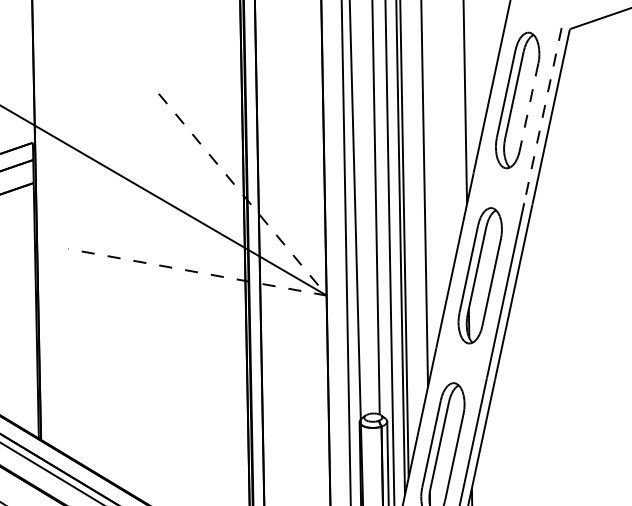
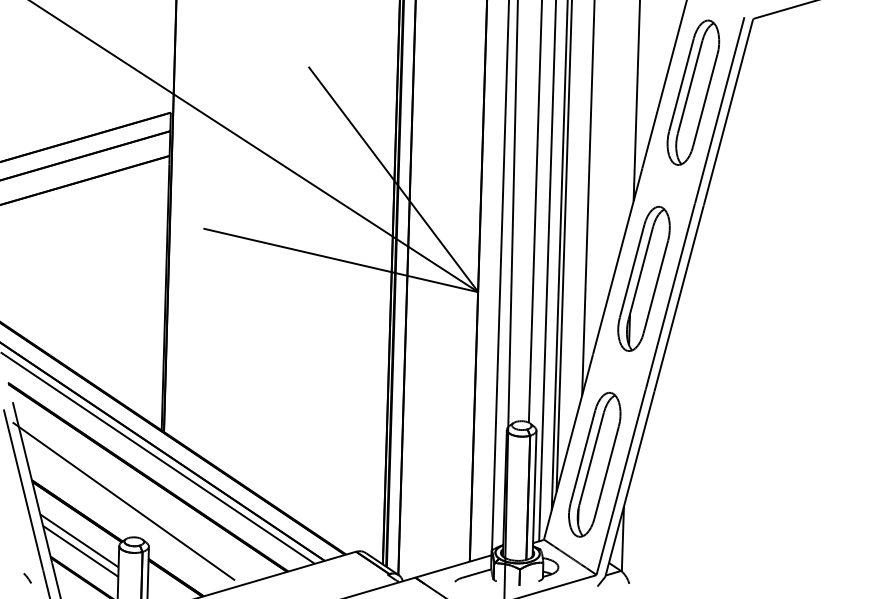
line: (529, 108) -> (705, 101), dashed -> solid
line: (542, 115) -> (719, 110), dashed -> solid
line: (327, 295) -> (478, 292), dashed -> solid

